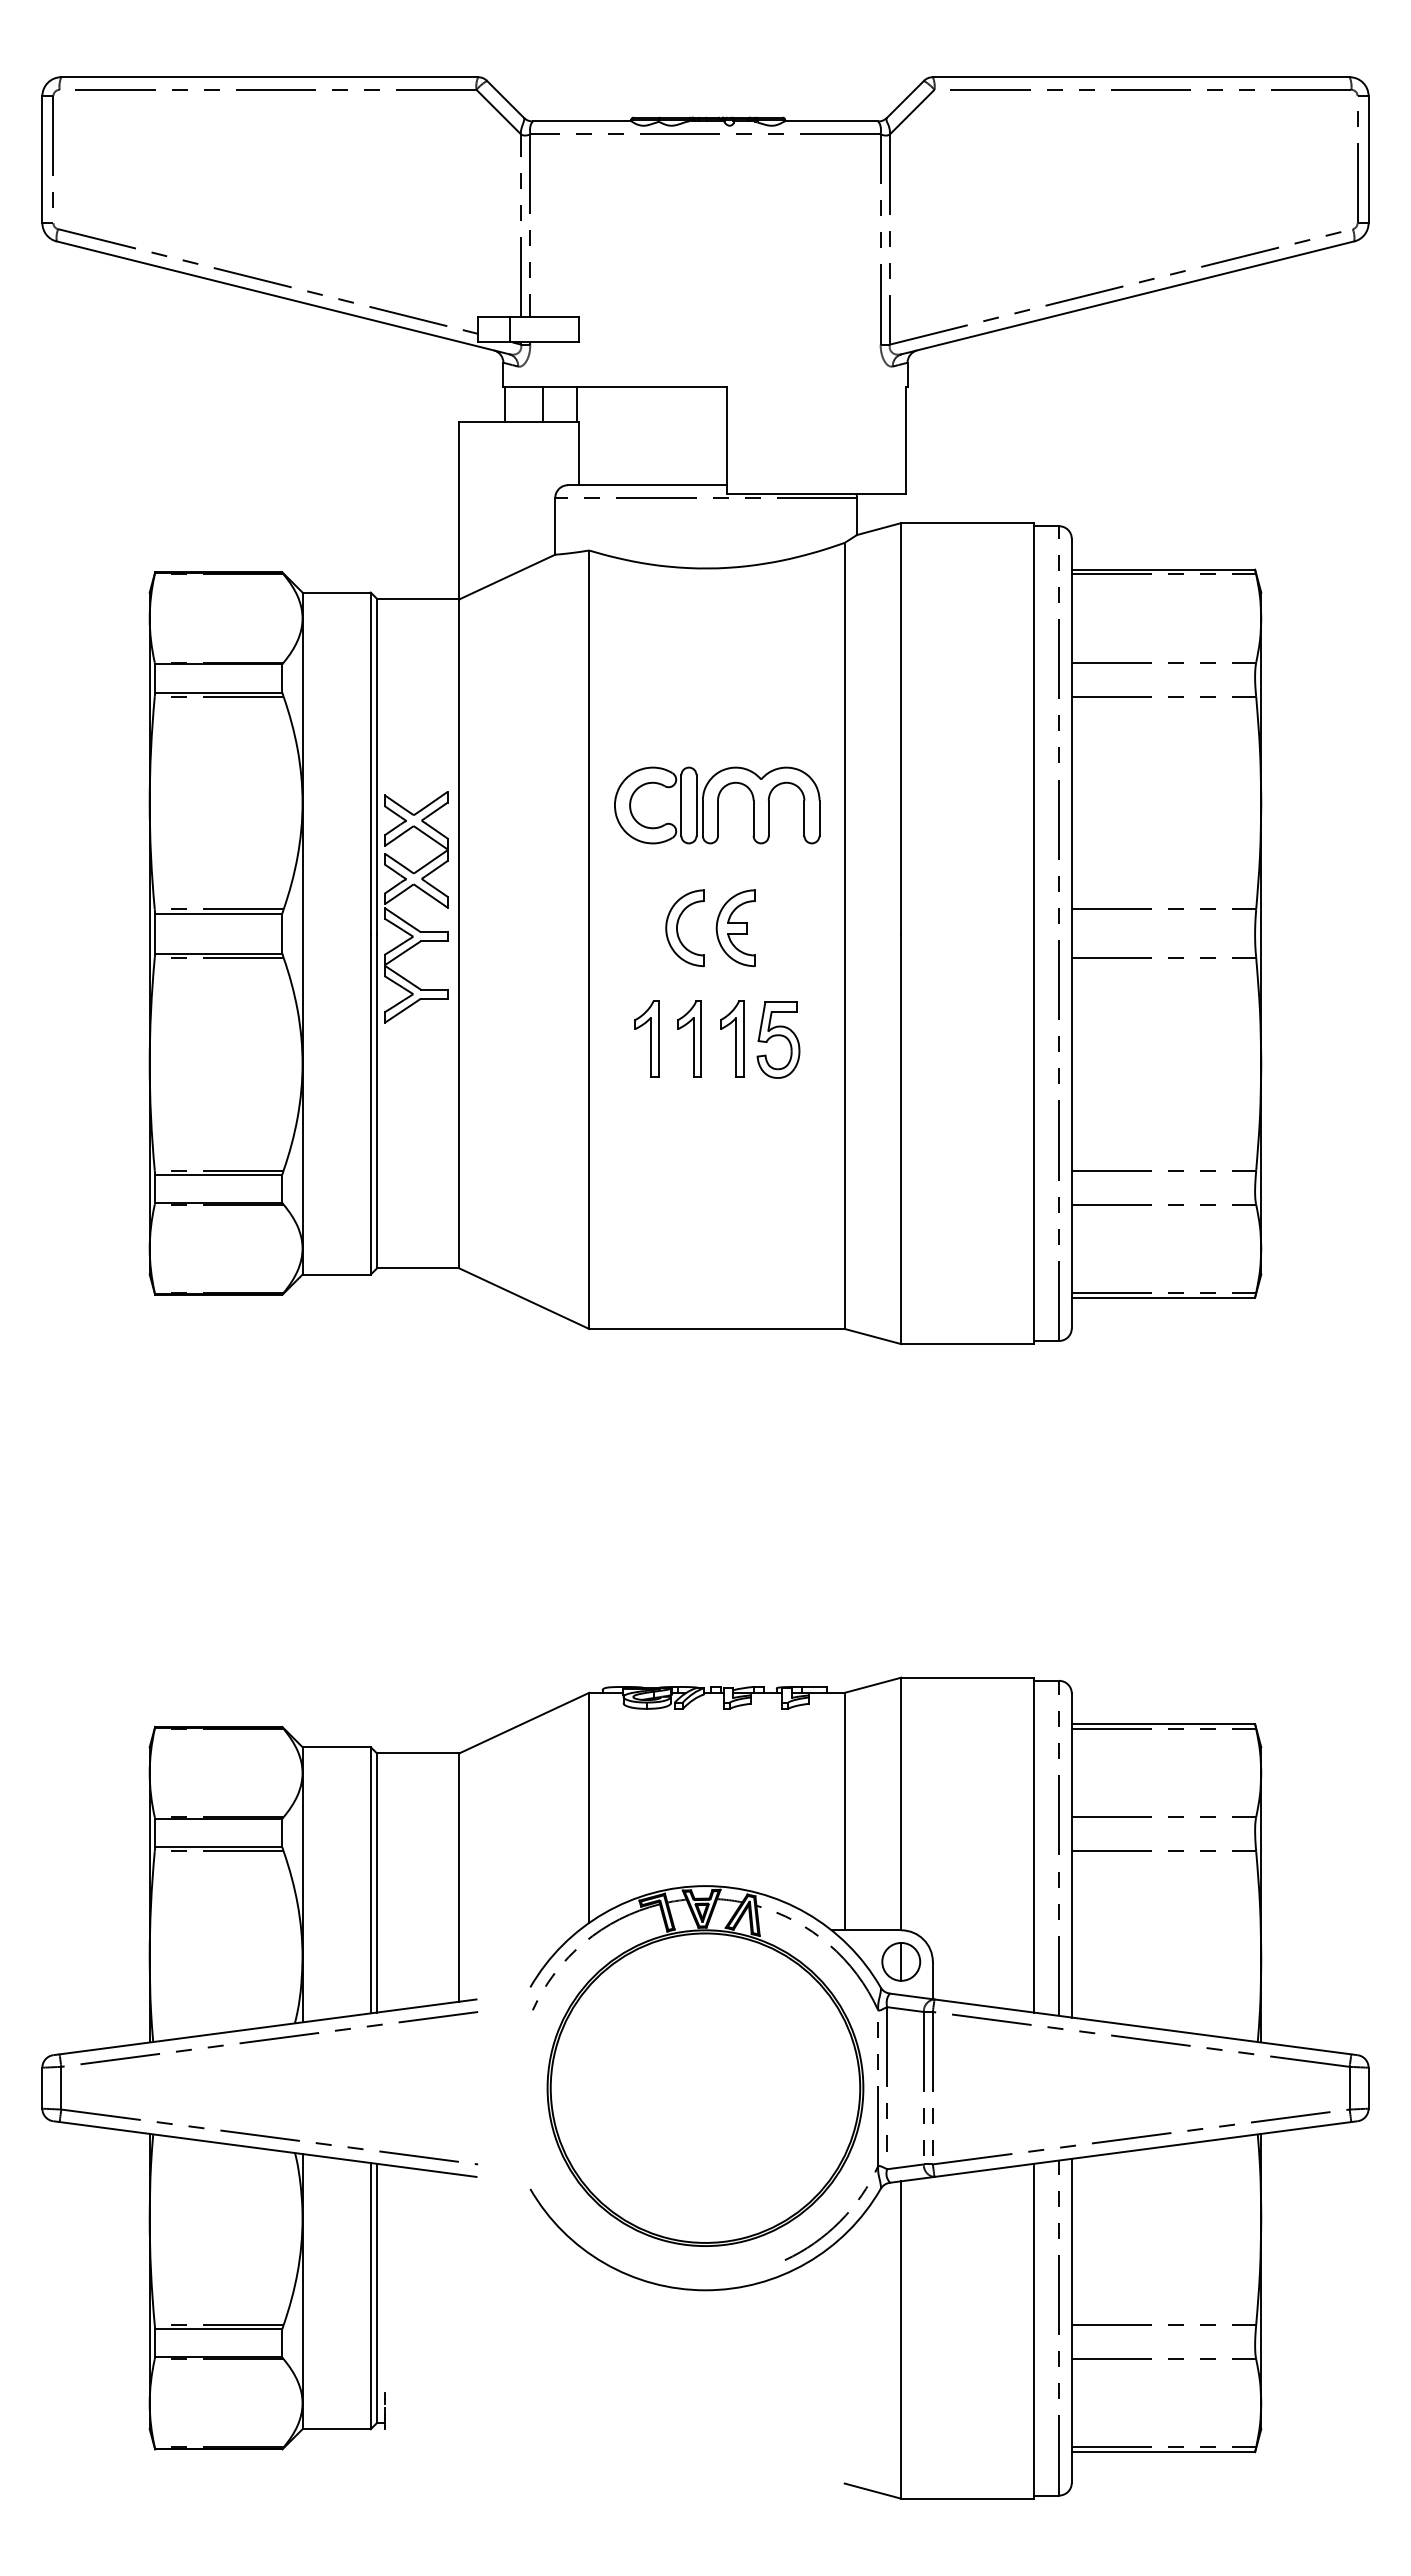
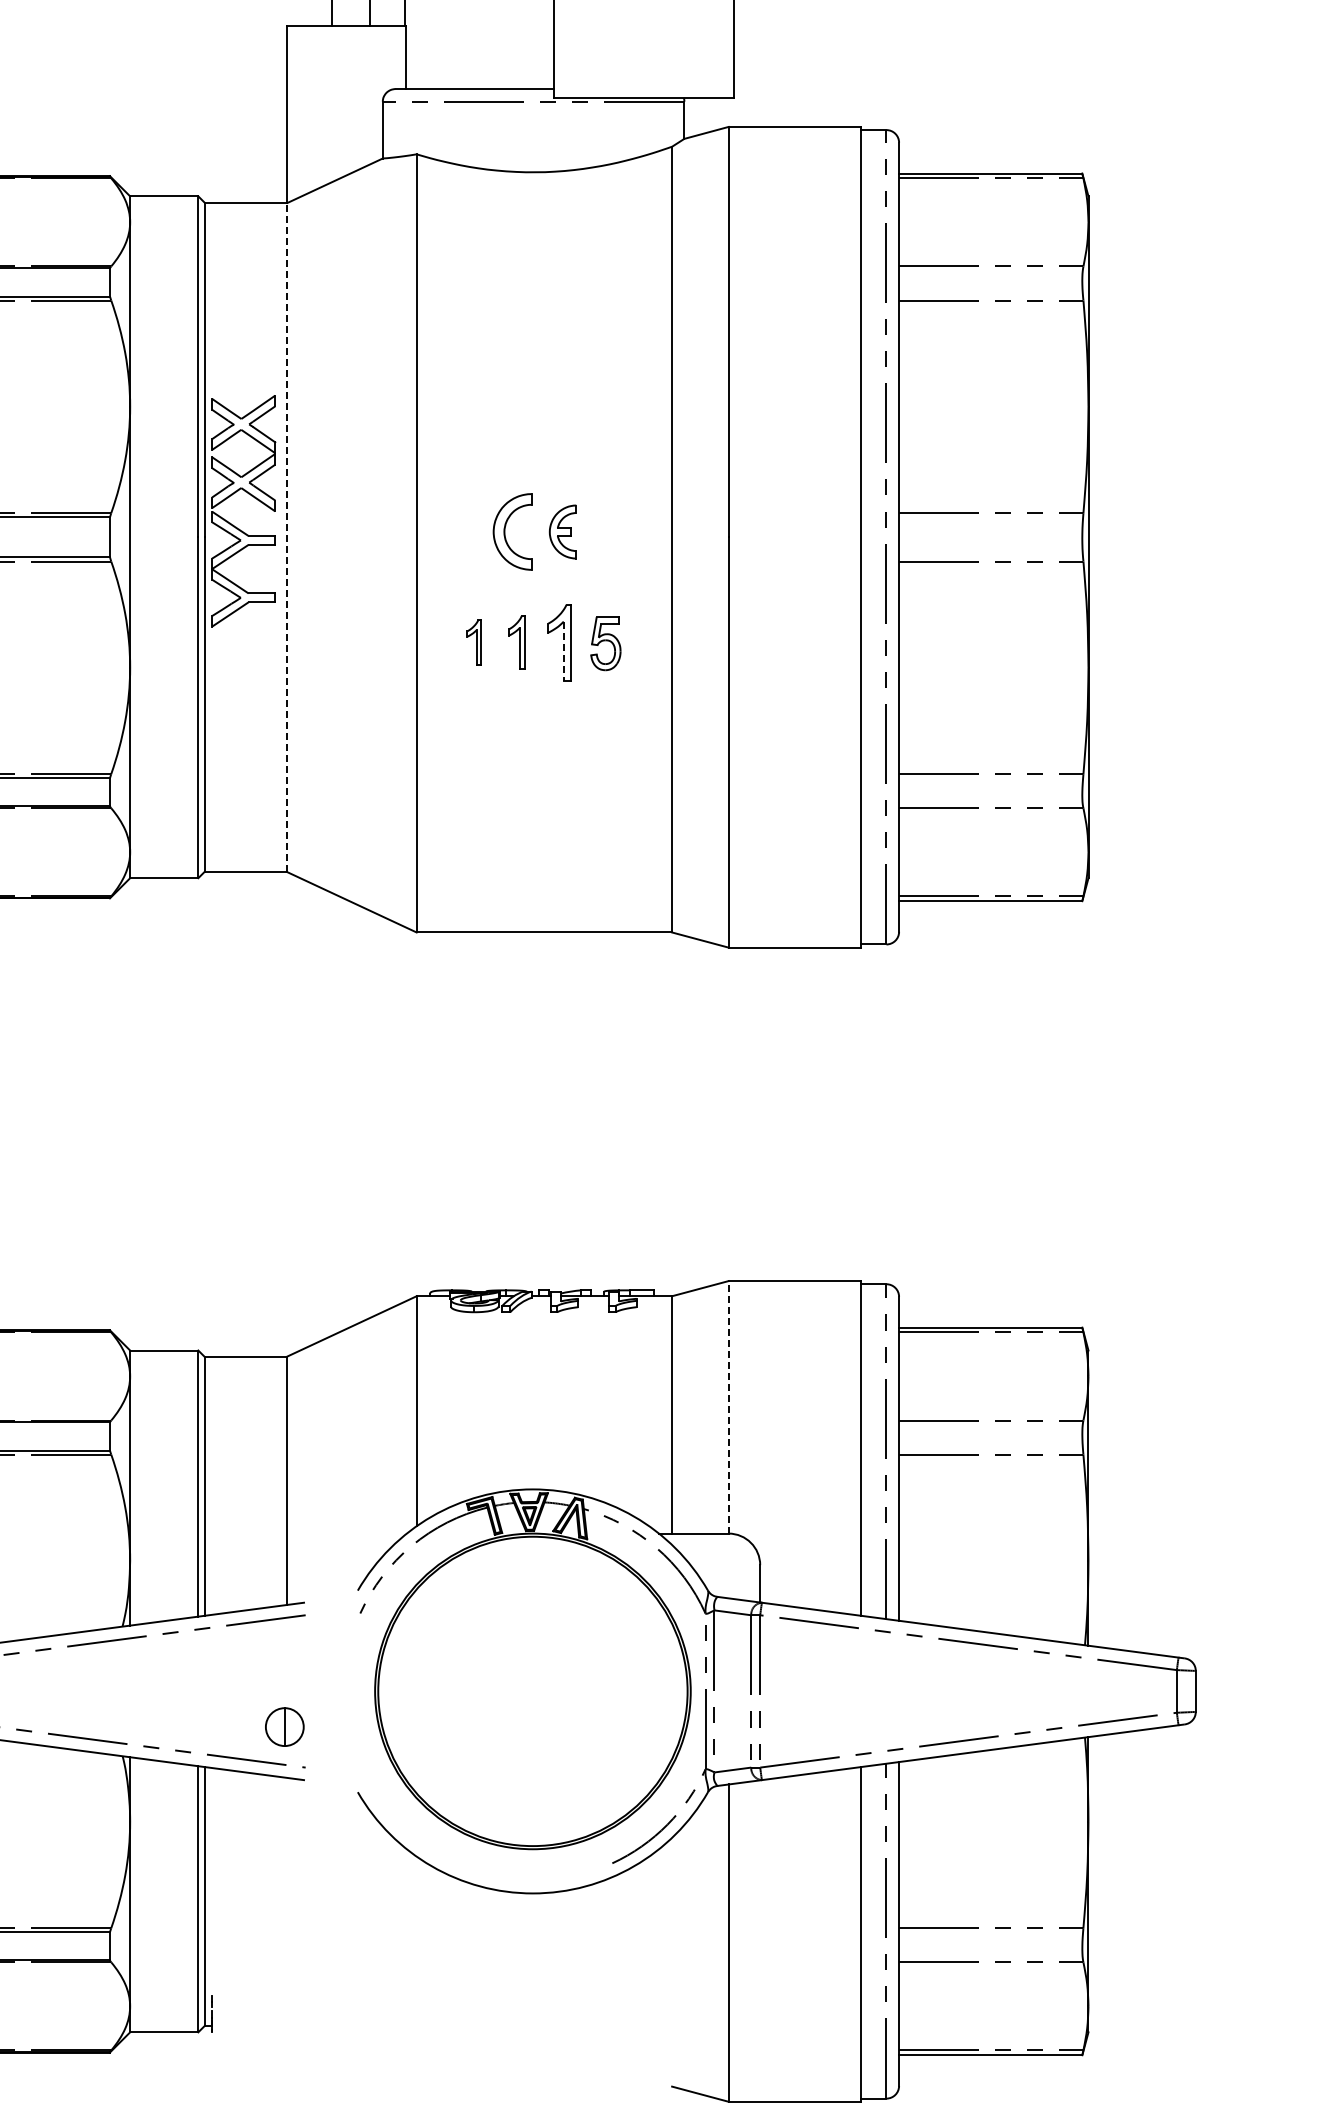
part: (717, 805) -> (544, 409), removed
part: (735, 928) -> (562, 532), size x0.7
line: (459, 933) -> (287, 537), solid -> dashed
part: (646, 1038) -> (473, 642), size x0.6
part: (689, 1038) -> (516, 642), size x0.7
part: (778, 1039) -> (605, 643), size x0.7
line: (736, 1047) -> (563, 651), solid -> dashed
line: (901, 1803) -> (728, 1406), solid -> dashed
part: (901, 1961) -> (285, 1726), moved

